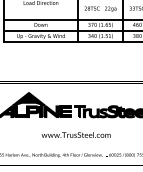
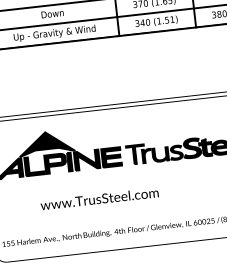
text: (75, 134) -> (98, 198), moved

